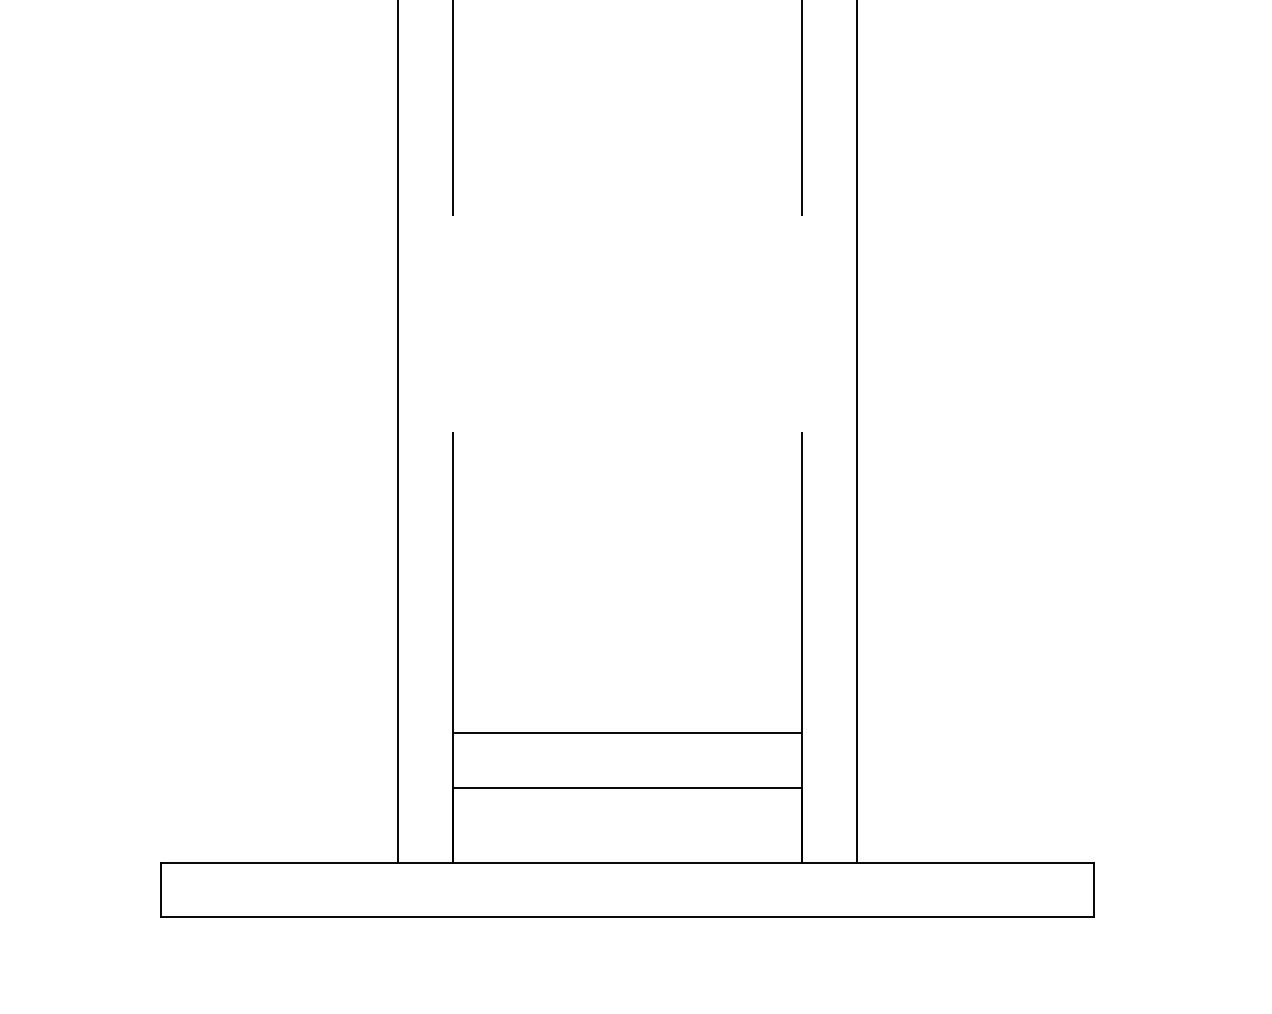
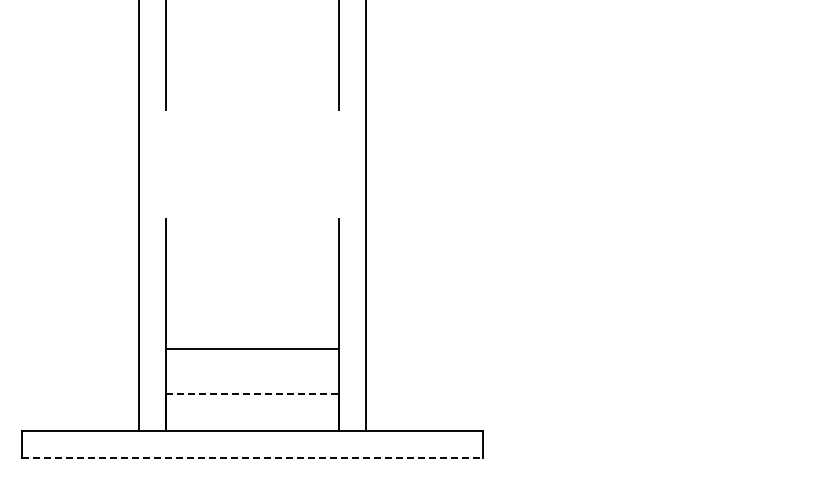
line: (627, 734) -> (252, 349), moved
line: (629, 787) -> (253, 393), solid -> dashed
line: (627, 916) -> (252, 457), solid -> dashed

